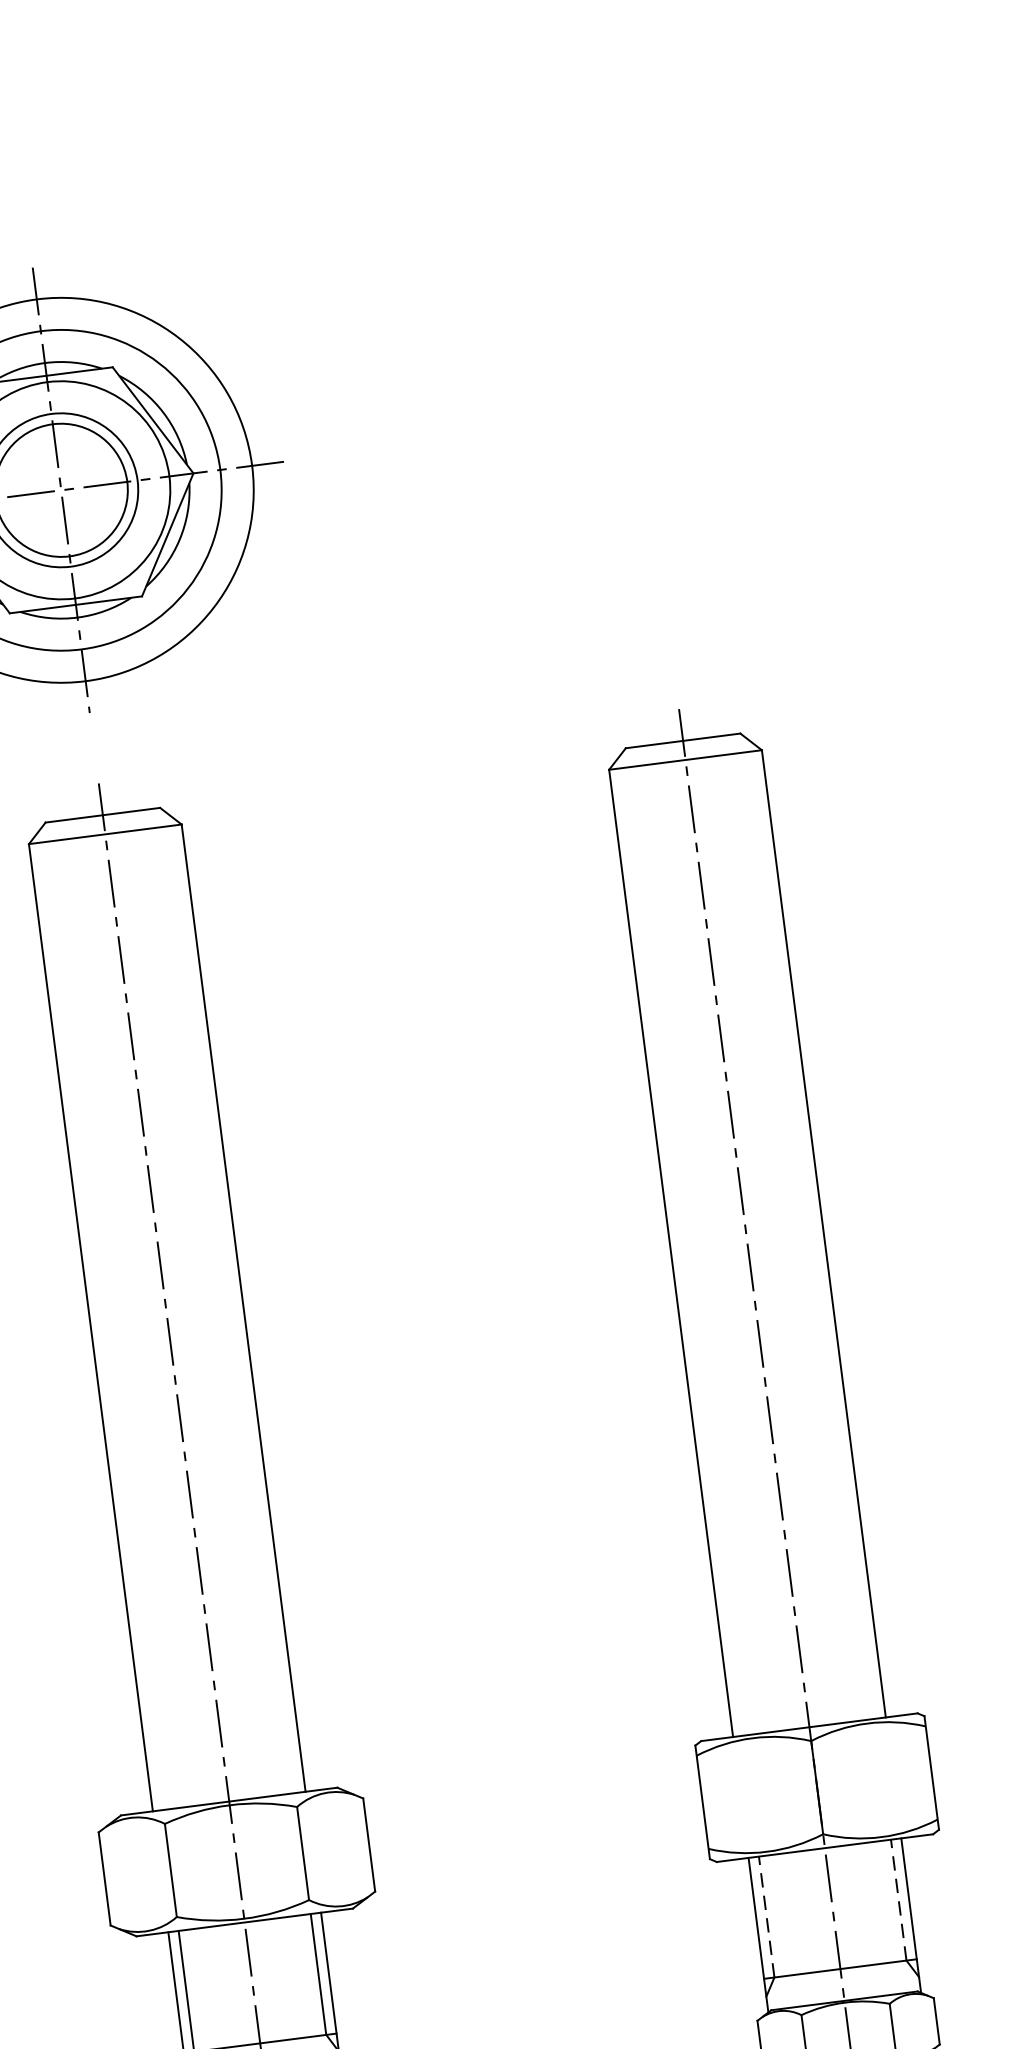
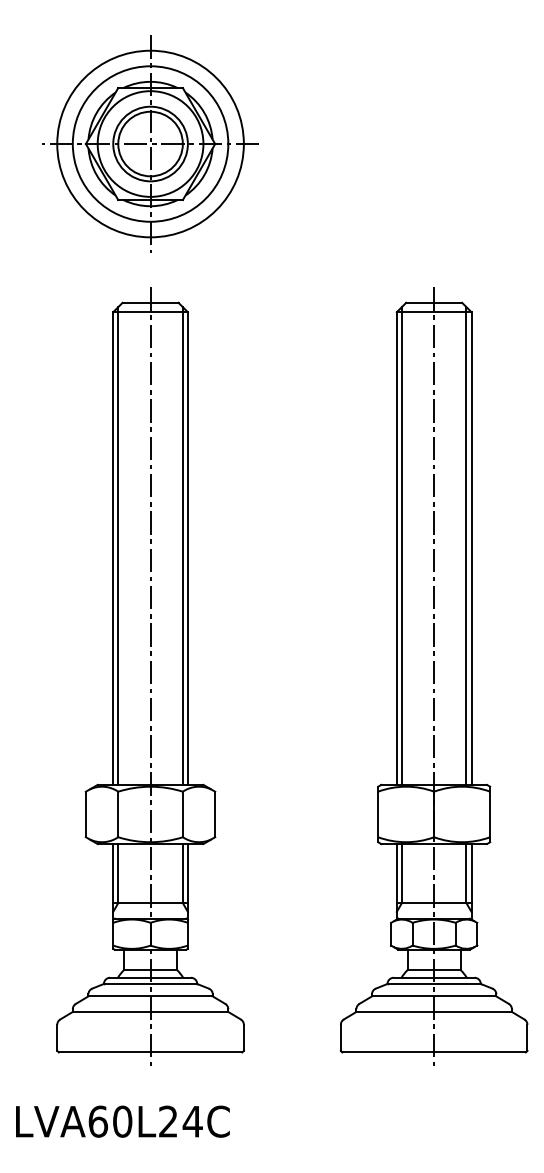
line: (812, 1228) -> (466, 545), added
line: (679, 1245) -> (401, 545), added
line: (231, 1303) -> (182, 545), added
line: (100, 1320) -> (118, 545), added
line: (898, 1899) -> (466, 873), dashed -> solid
line: (765, 1917) -> (401, 873), dashed -> solid

